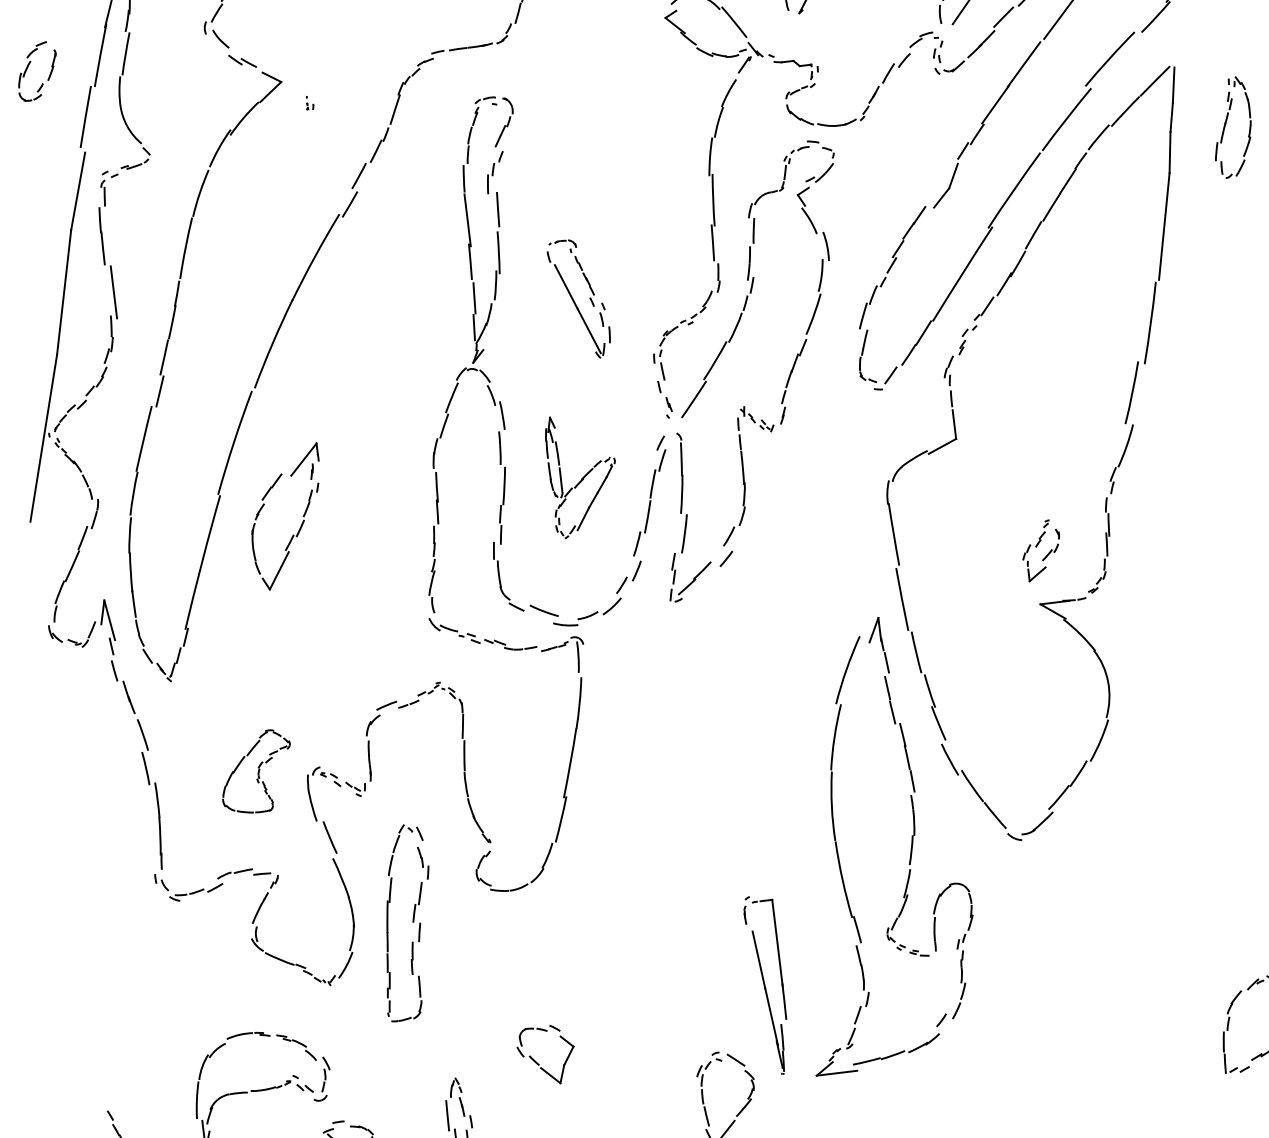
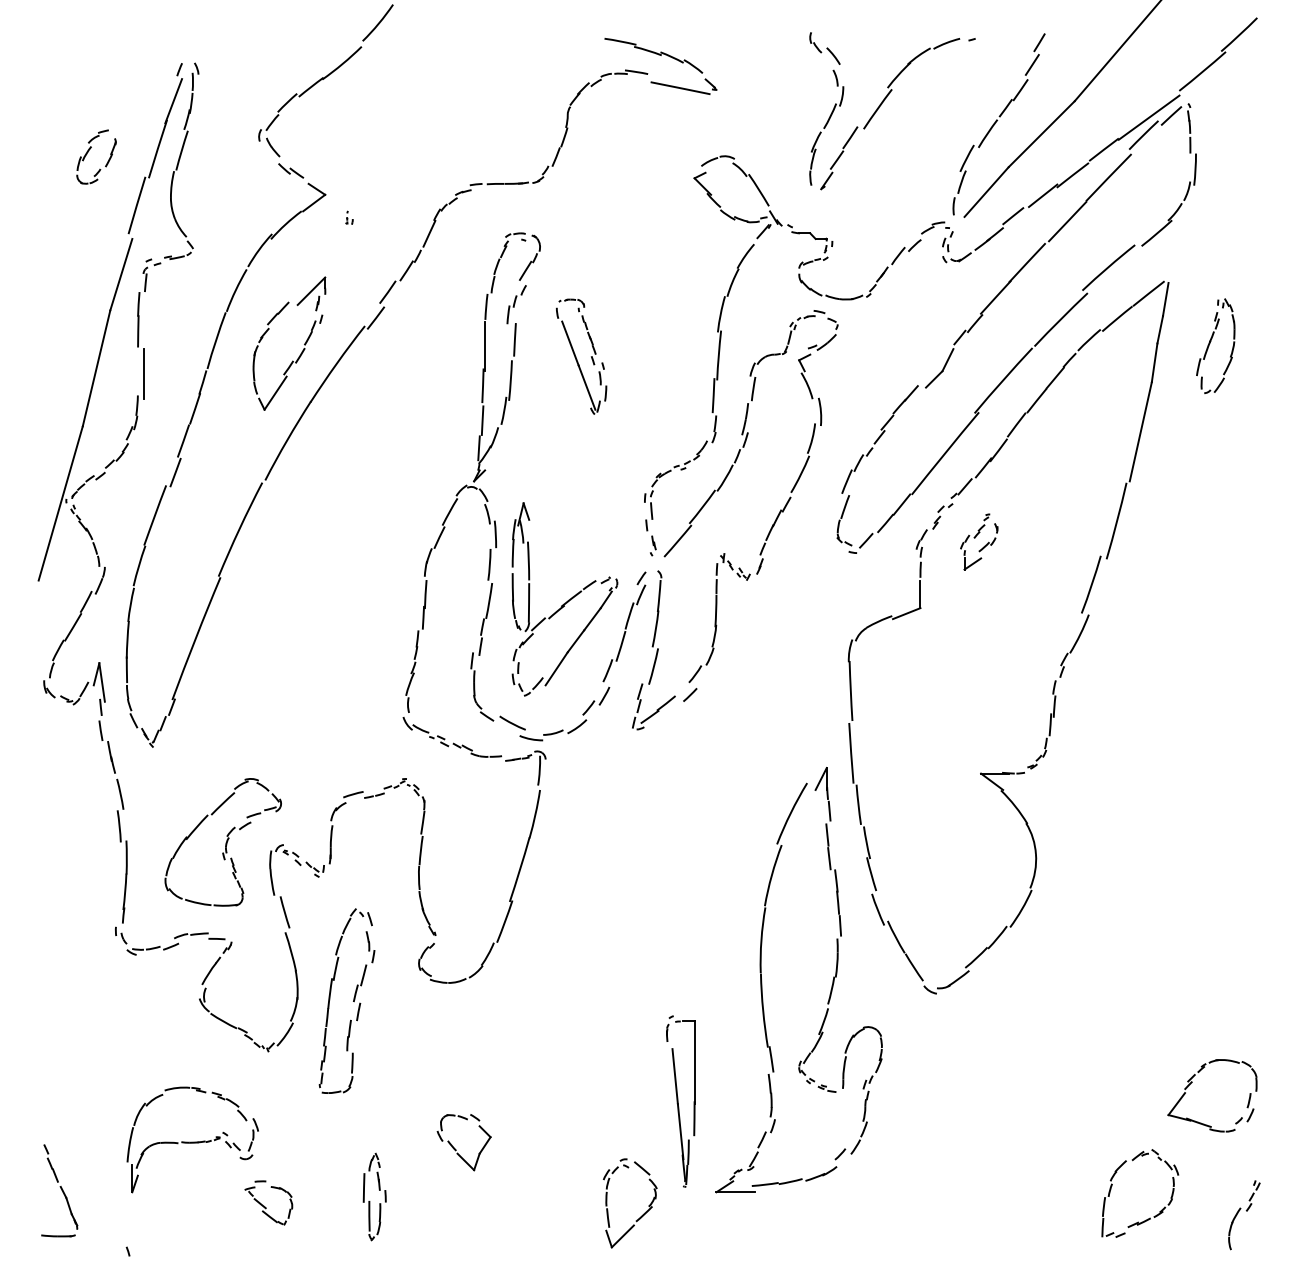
part: (579, 299) -> (581, 356), moved
part: (582, 474) -> (564, 599), size x1.67
part: (301, 523) -> (301, 351), moved
part: (1041, 549) -> (979, 541), moved
part: (255, 772) -> (222, 842), size x1.67

